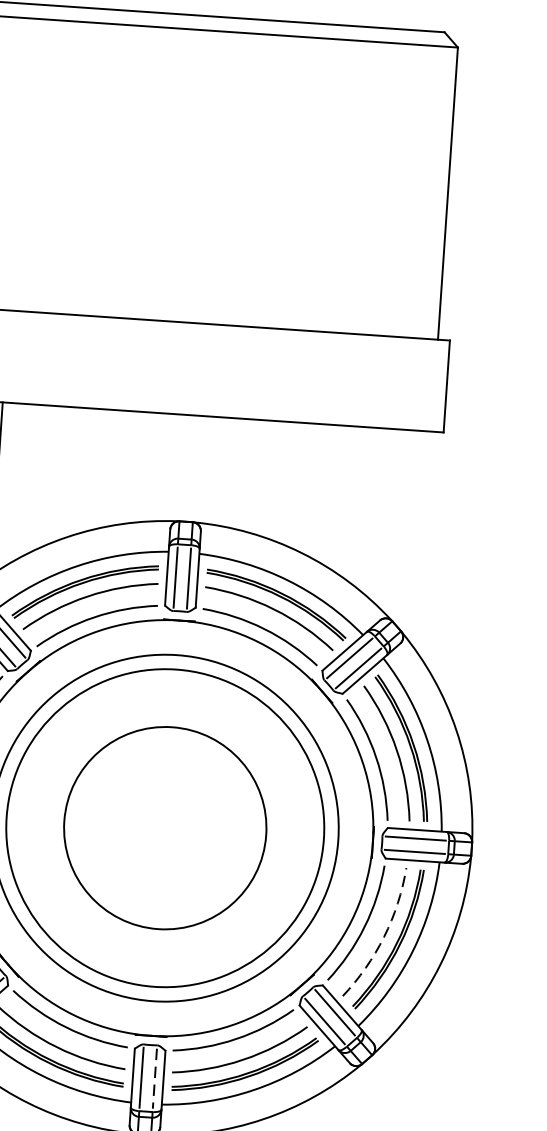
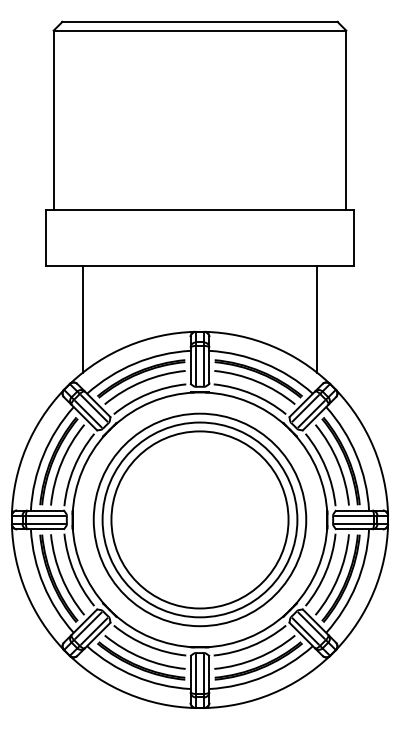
line: (378, 514) -> (317, 319), added
circle: (164, 827) -> (199, 519), size x1.43
arc: (384, 937) -> (338, 577), dashed -> solid
line: (155, 1078) -> (204, 673), dashed -> solid

